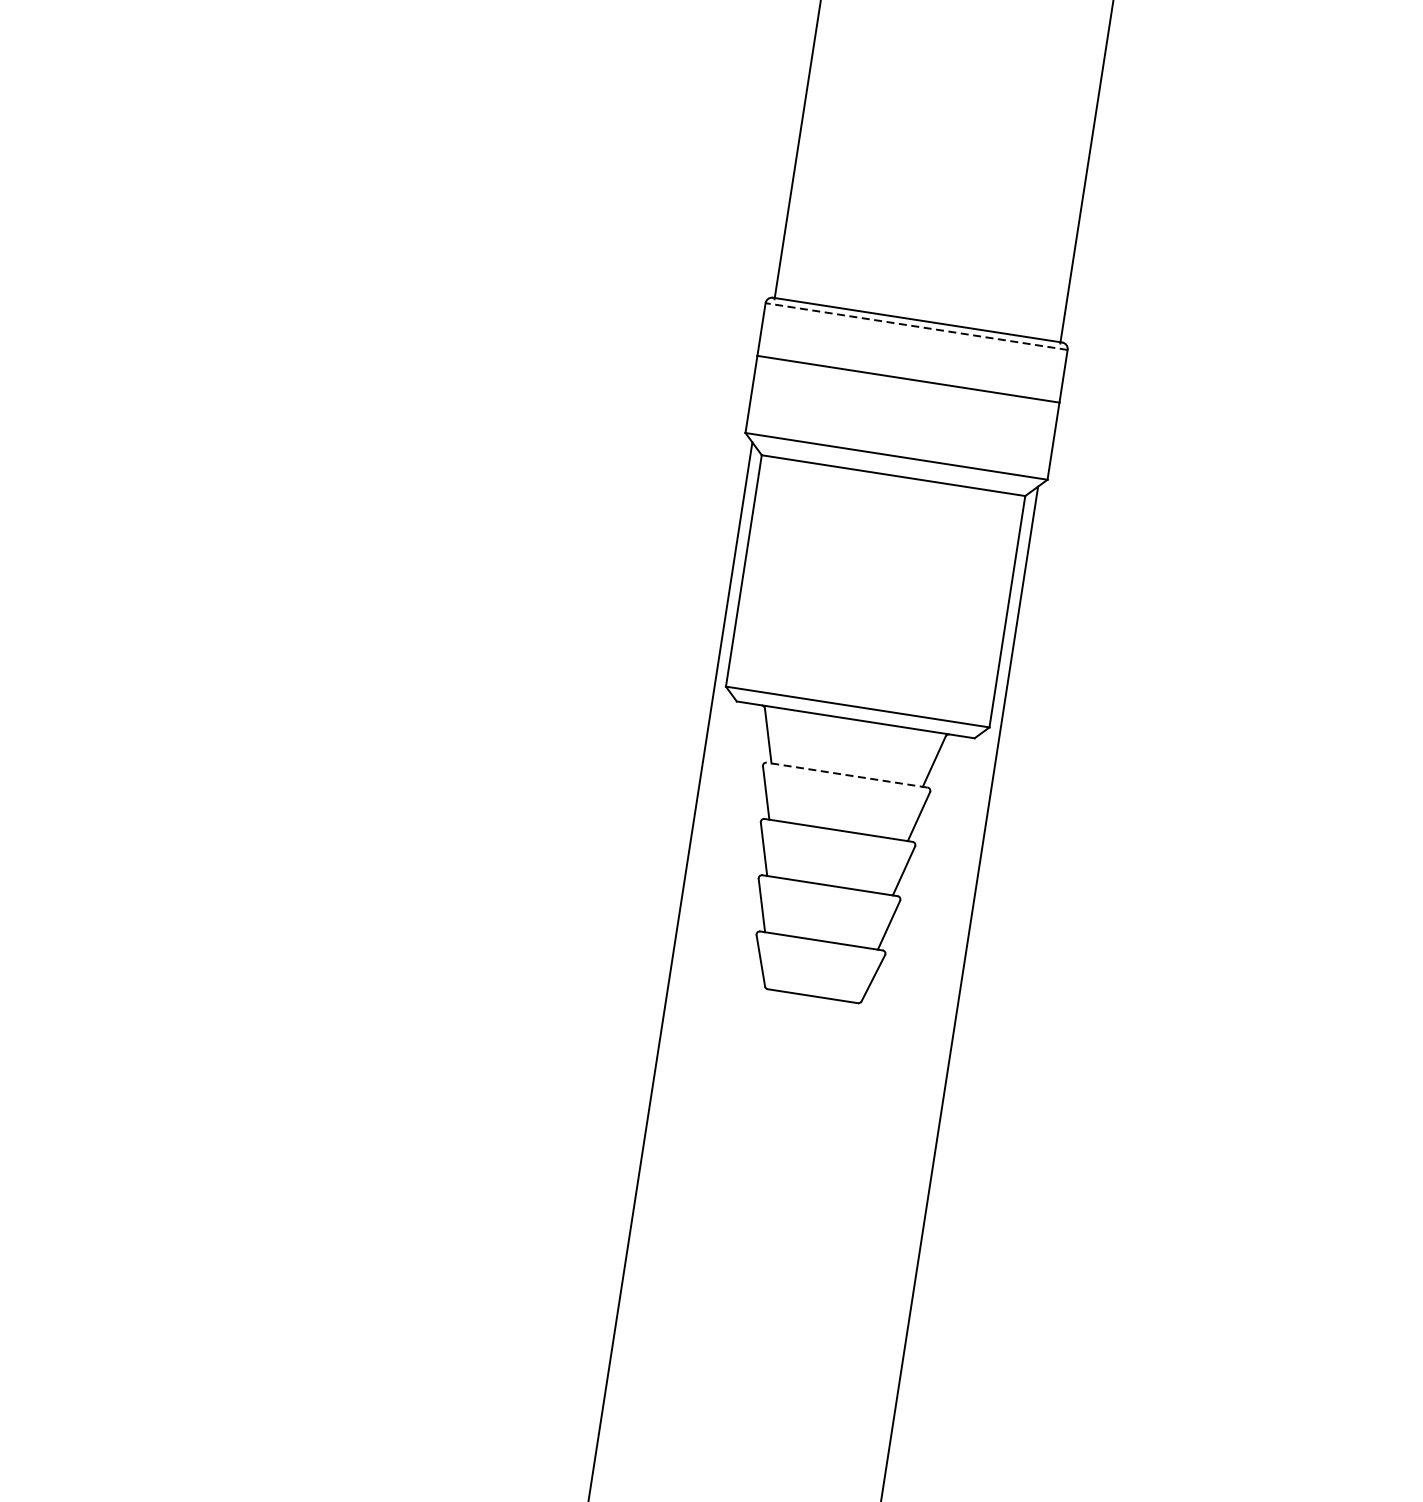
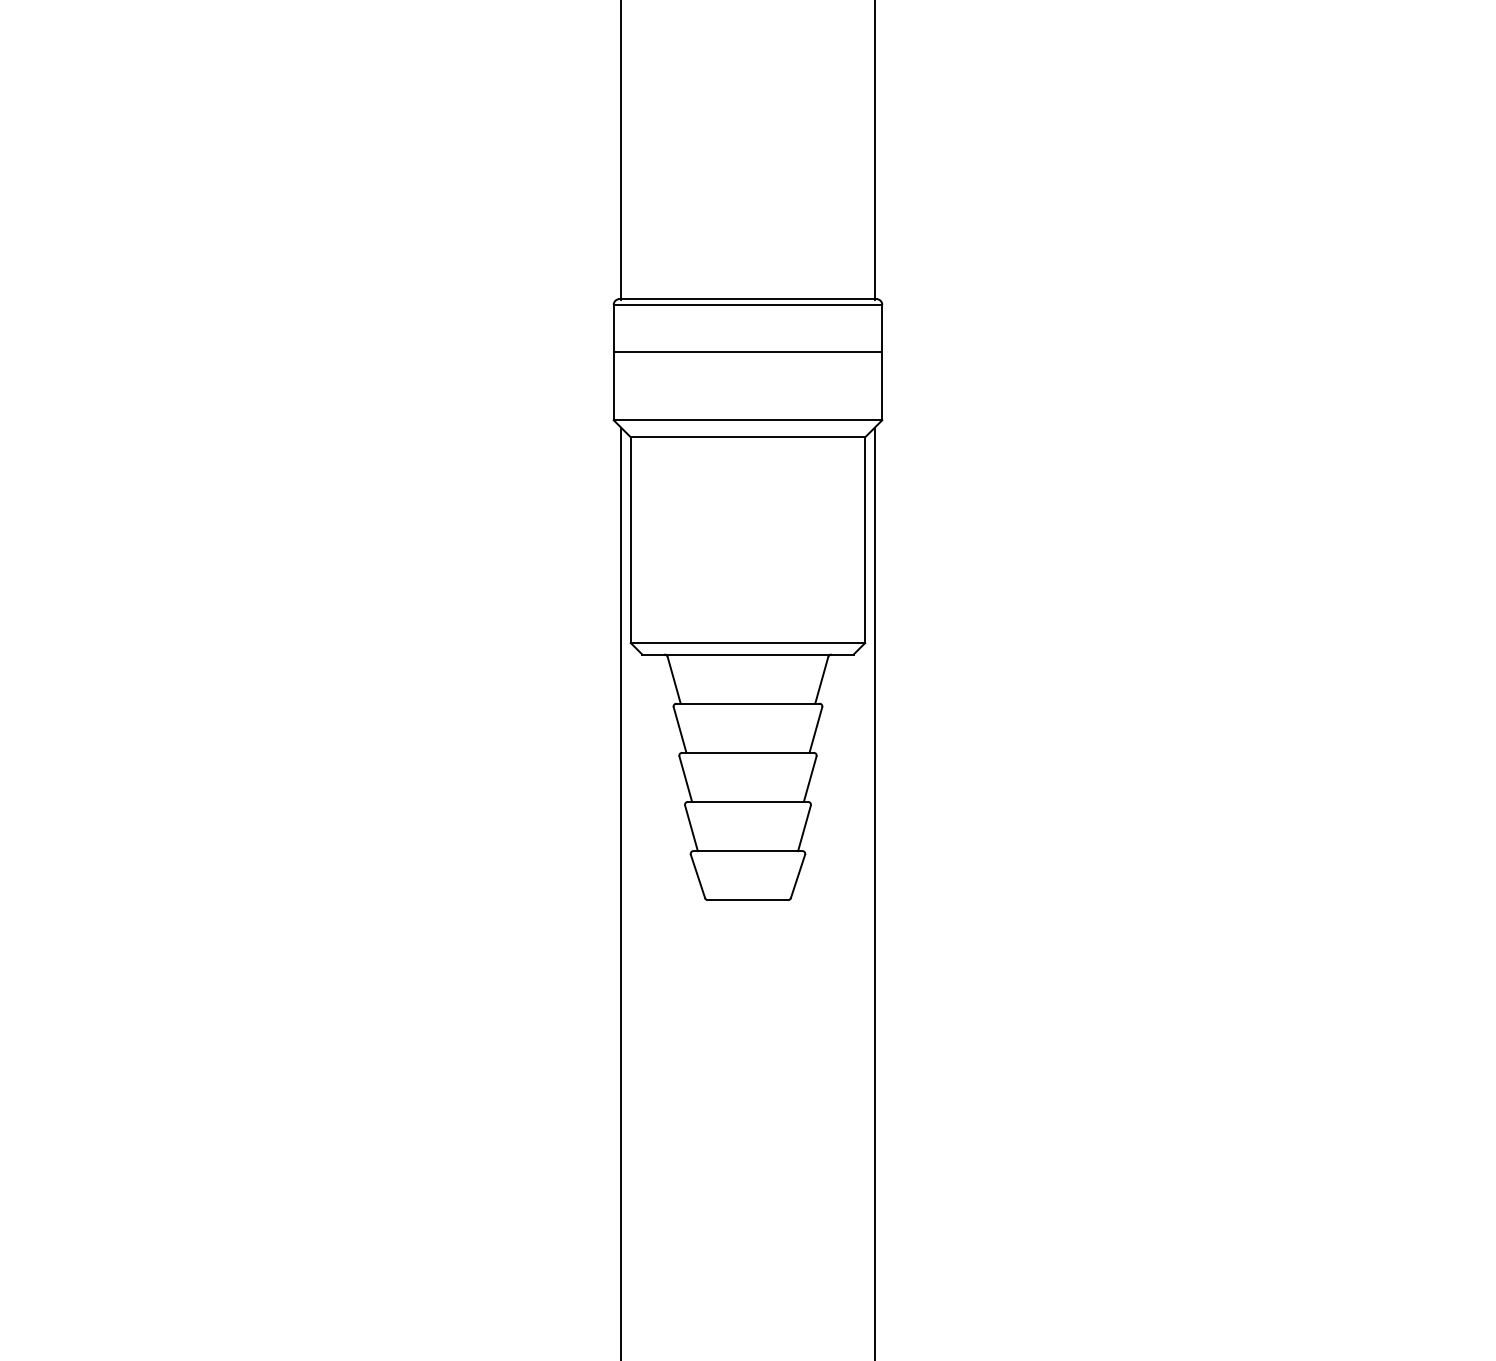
line: (916, 326) -> (747, 304), dashed -> solid
line: (846, 774) -> (747, 703), dashed -> solid

